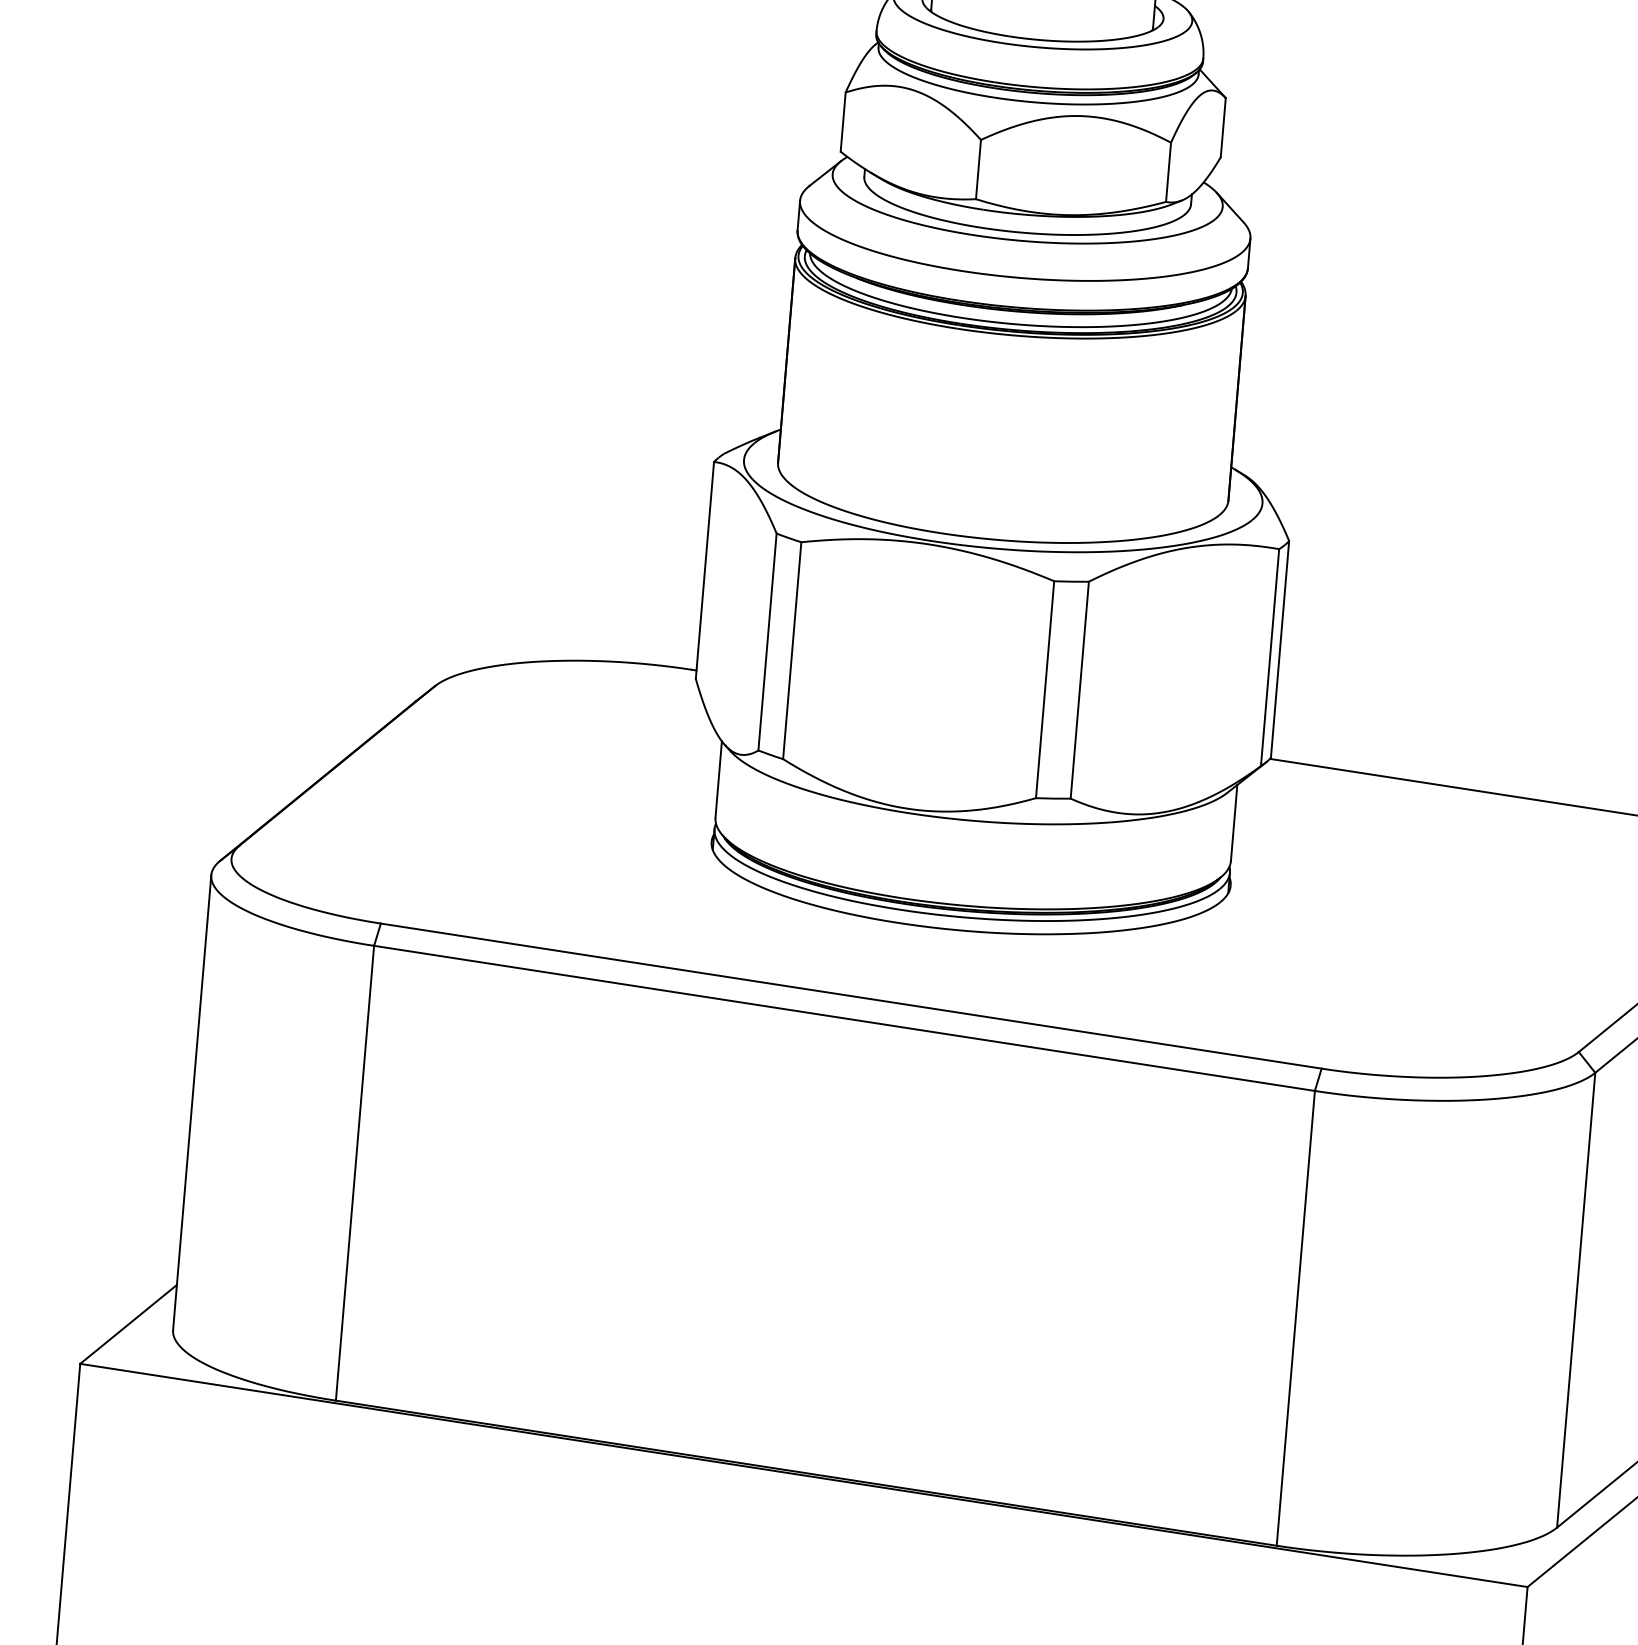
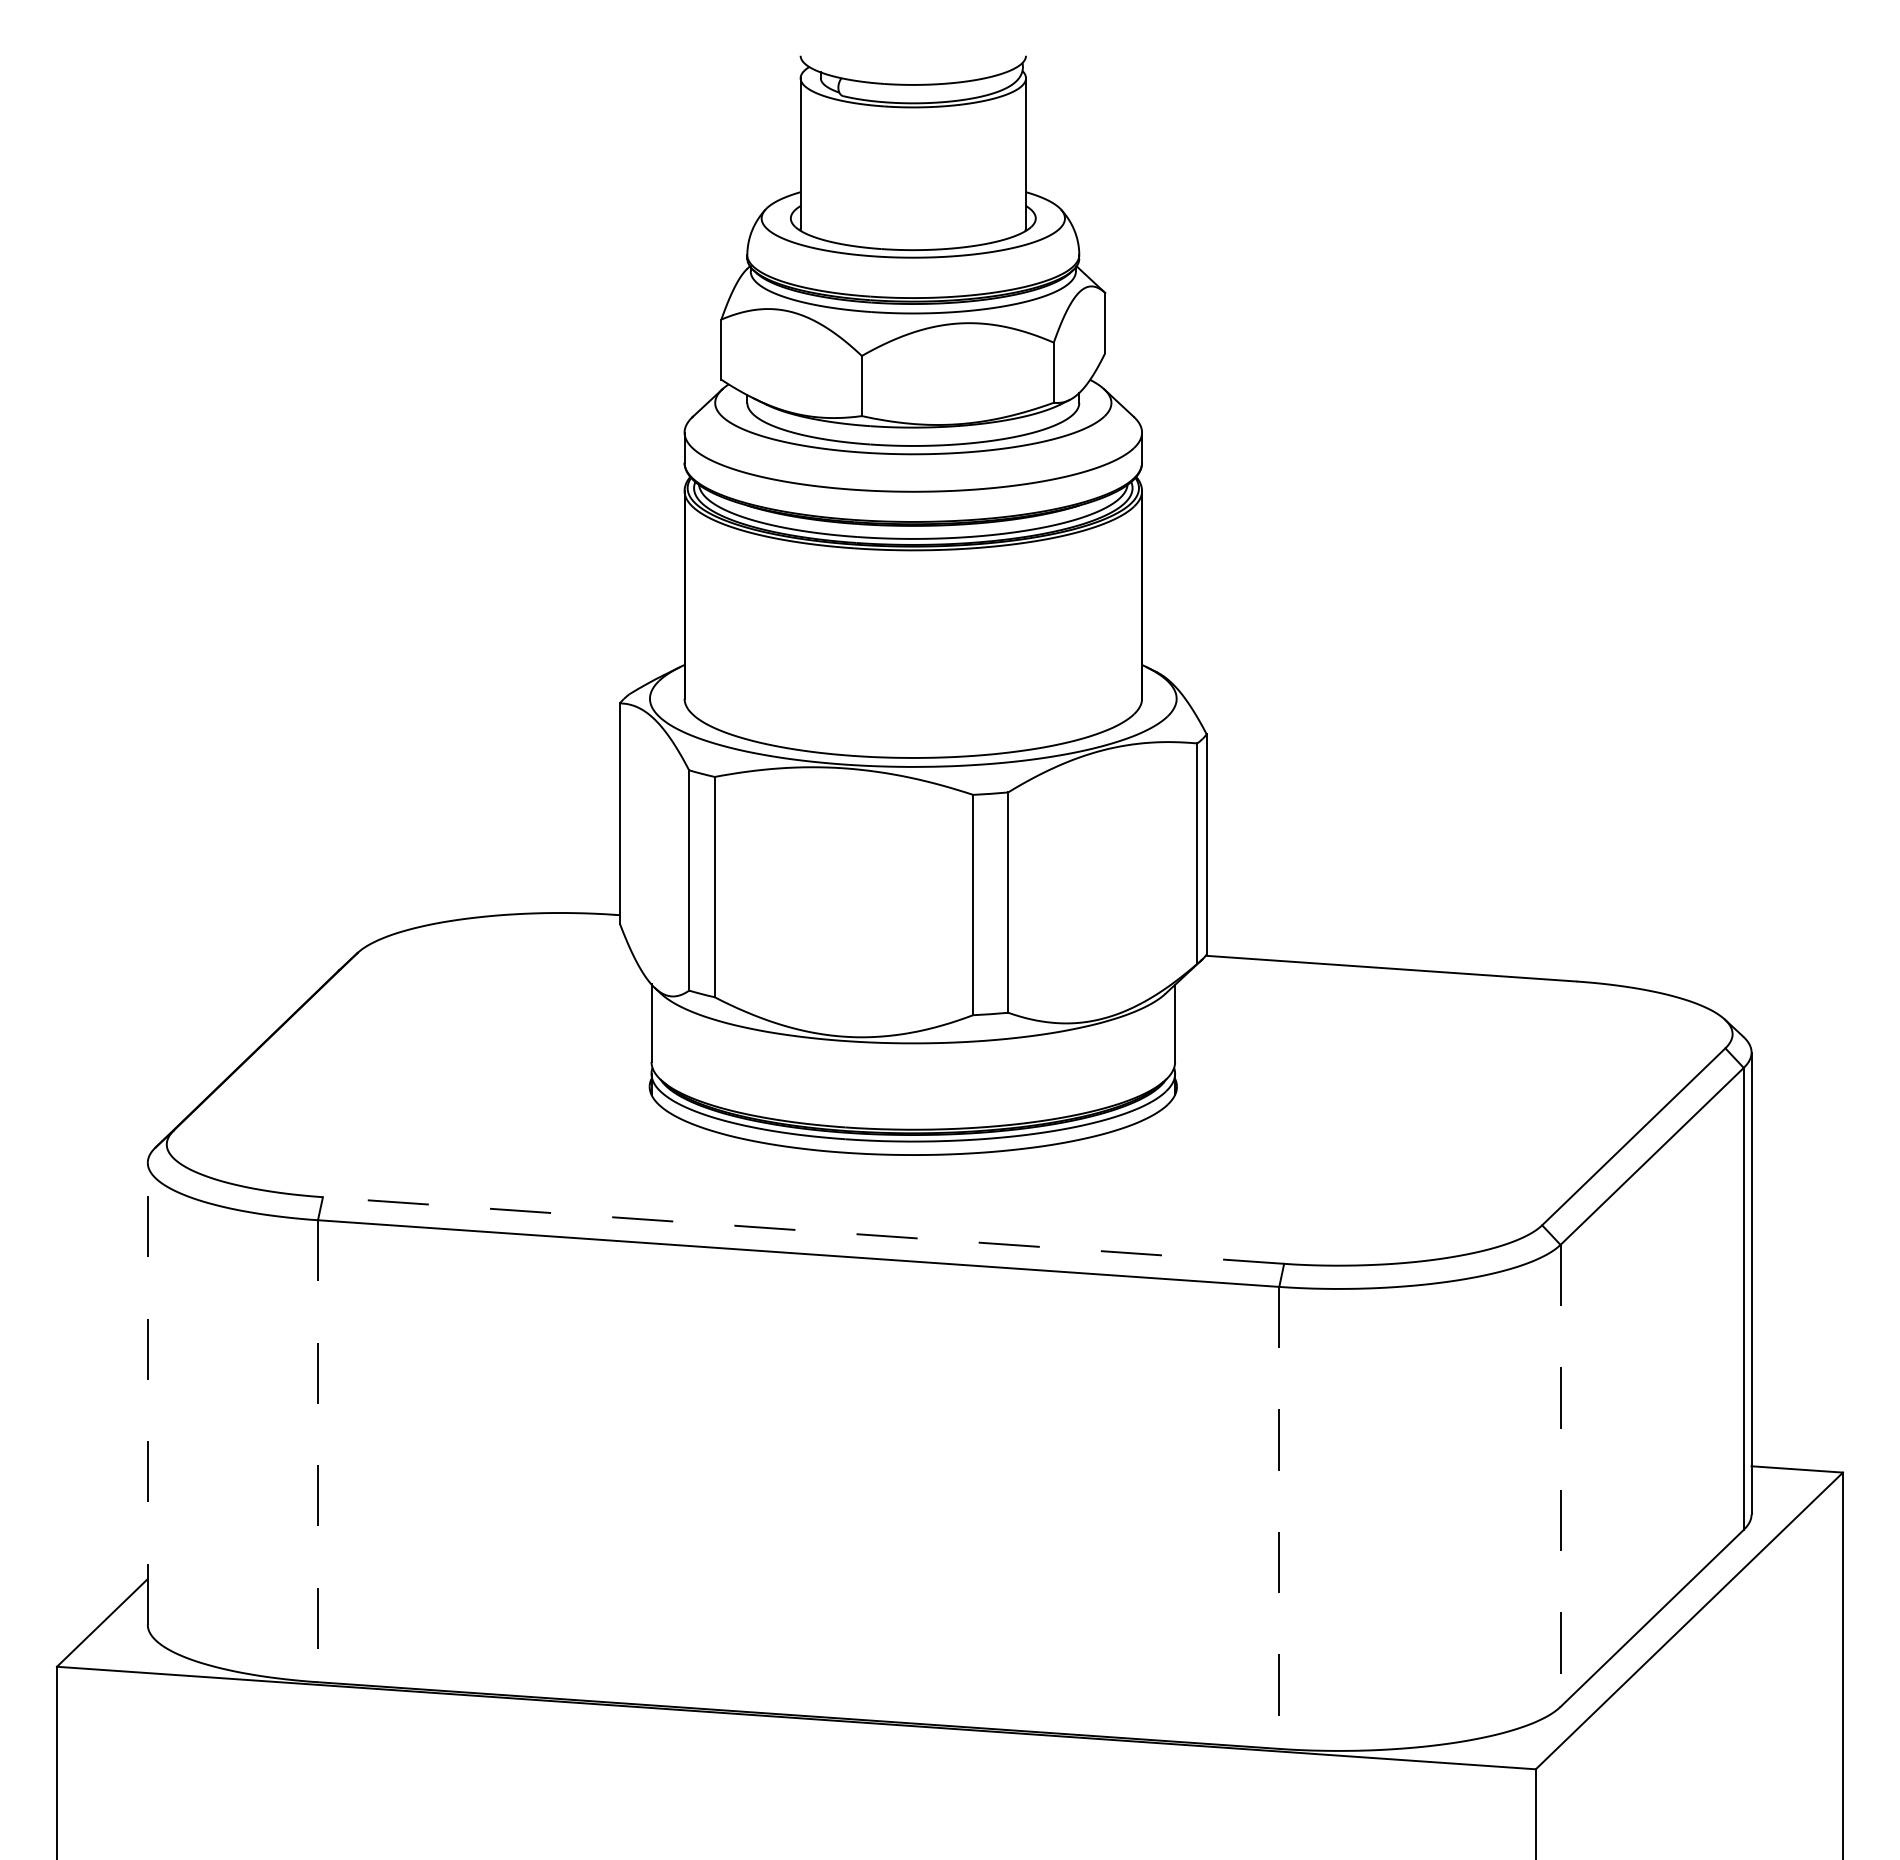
line: (851, 996) -> (803, 1230), solid -> dashed
line: (191, 1102) -> (147, 1393), solid -> dashed
line: (355, 1173) -> (318, 1451), solid -> dashed
line: (1576, 1299) -> (1560, 1475), solid -> dashed
line: (1296, 1317) -> (1279, 1517), solid -> dashed

